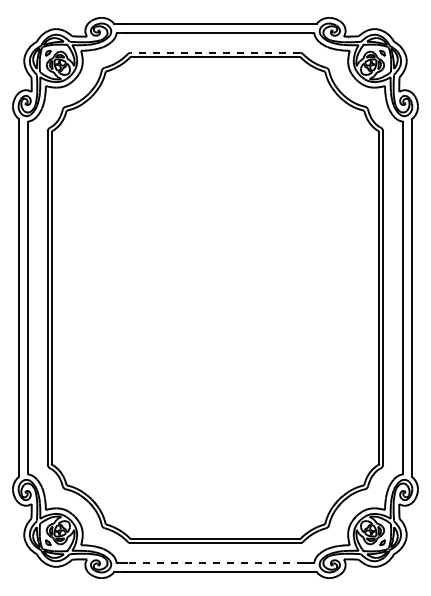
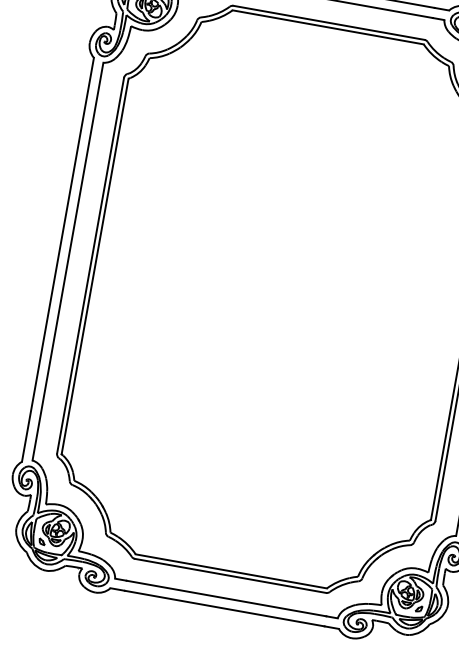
line: (215, 52) -> (329, 22), dashed -> solid
line: (215, 563) -> (226, 598), dashed -> solid

